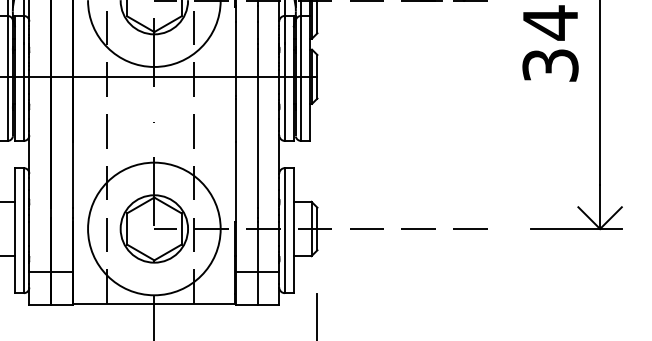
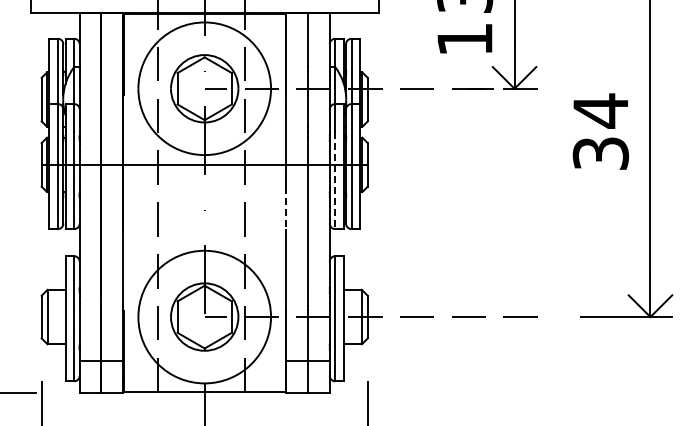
line: (285, 93) -> (335, 181), solid -> dashed
line: (236, 120) -> (286, 208), solid -> dashed

